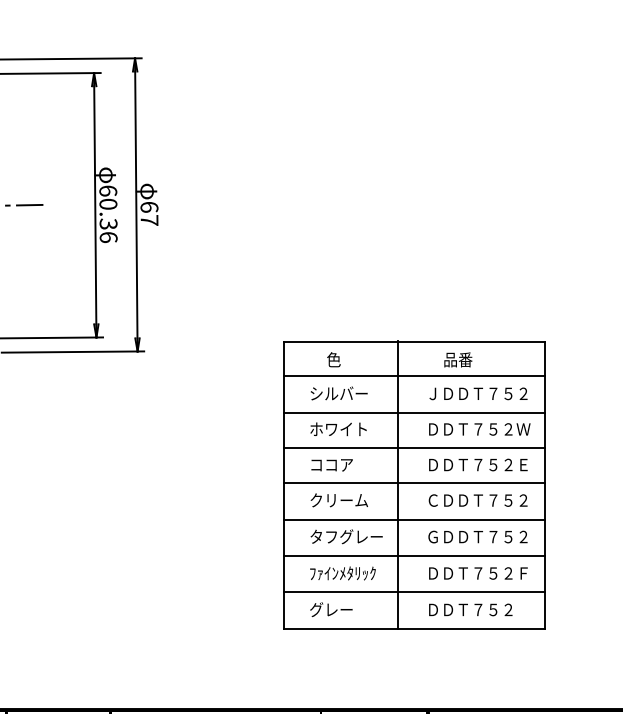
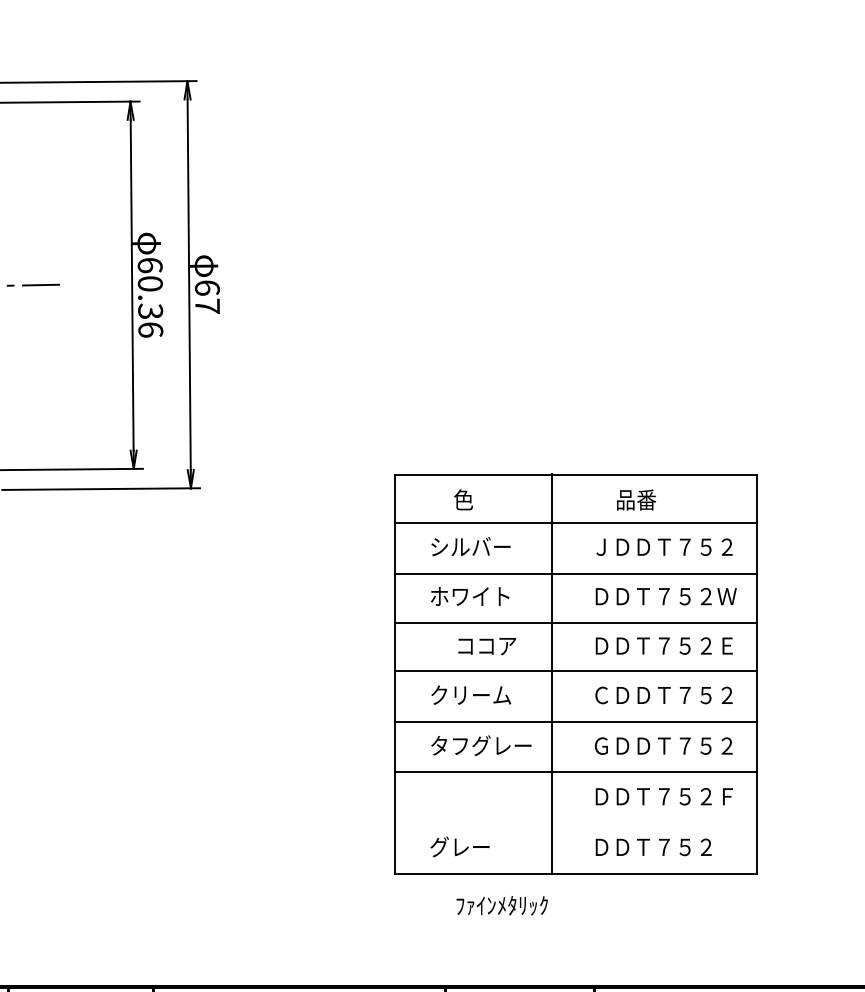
text: (331, 465) -> (486, 646), moved
text: (342, 573) -> (501, 905), moved
line: (414, 592) -> (575, 823), removed

